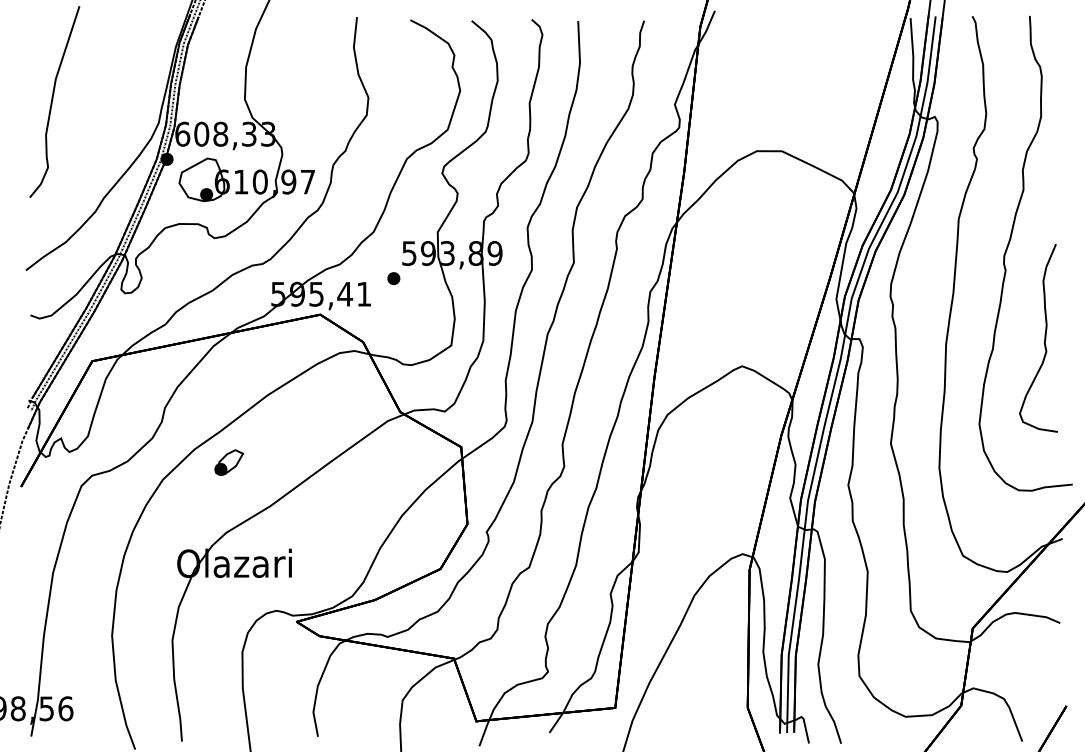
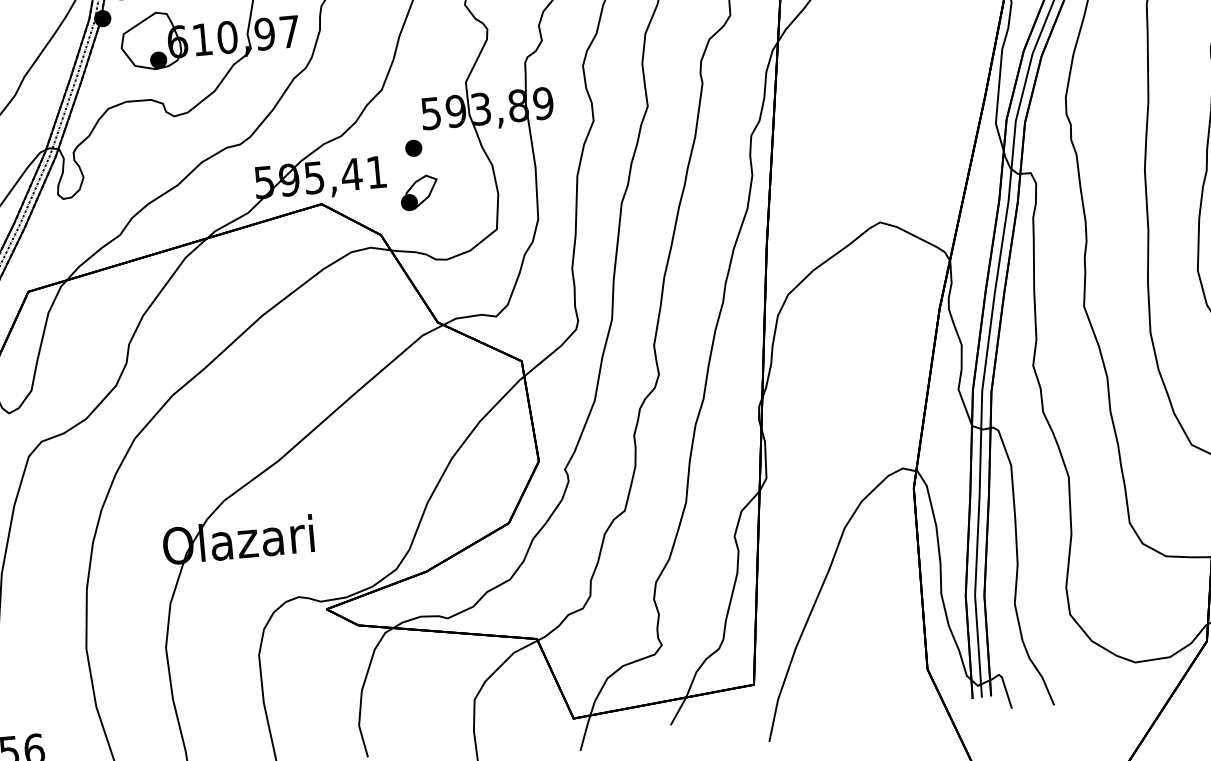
part: (229, 462) -> (419, 192), moved

